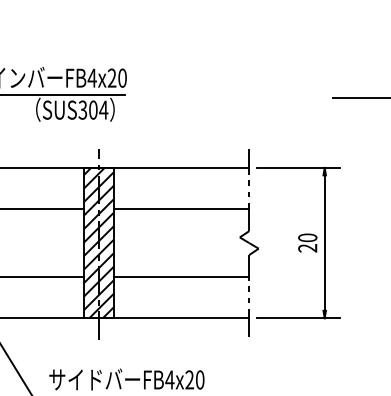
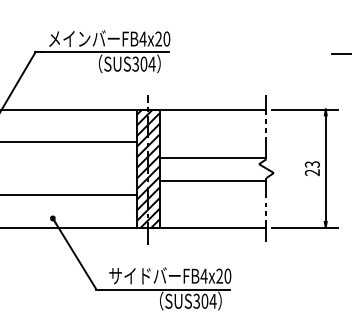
line: (181, 209) -> (213, 158), moved
text: (307, 237) -> (312, 164), 20 -> 23
line: (181, 277) -> (213, 181), moved

